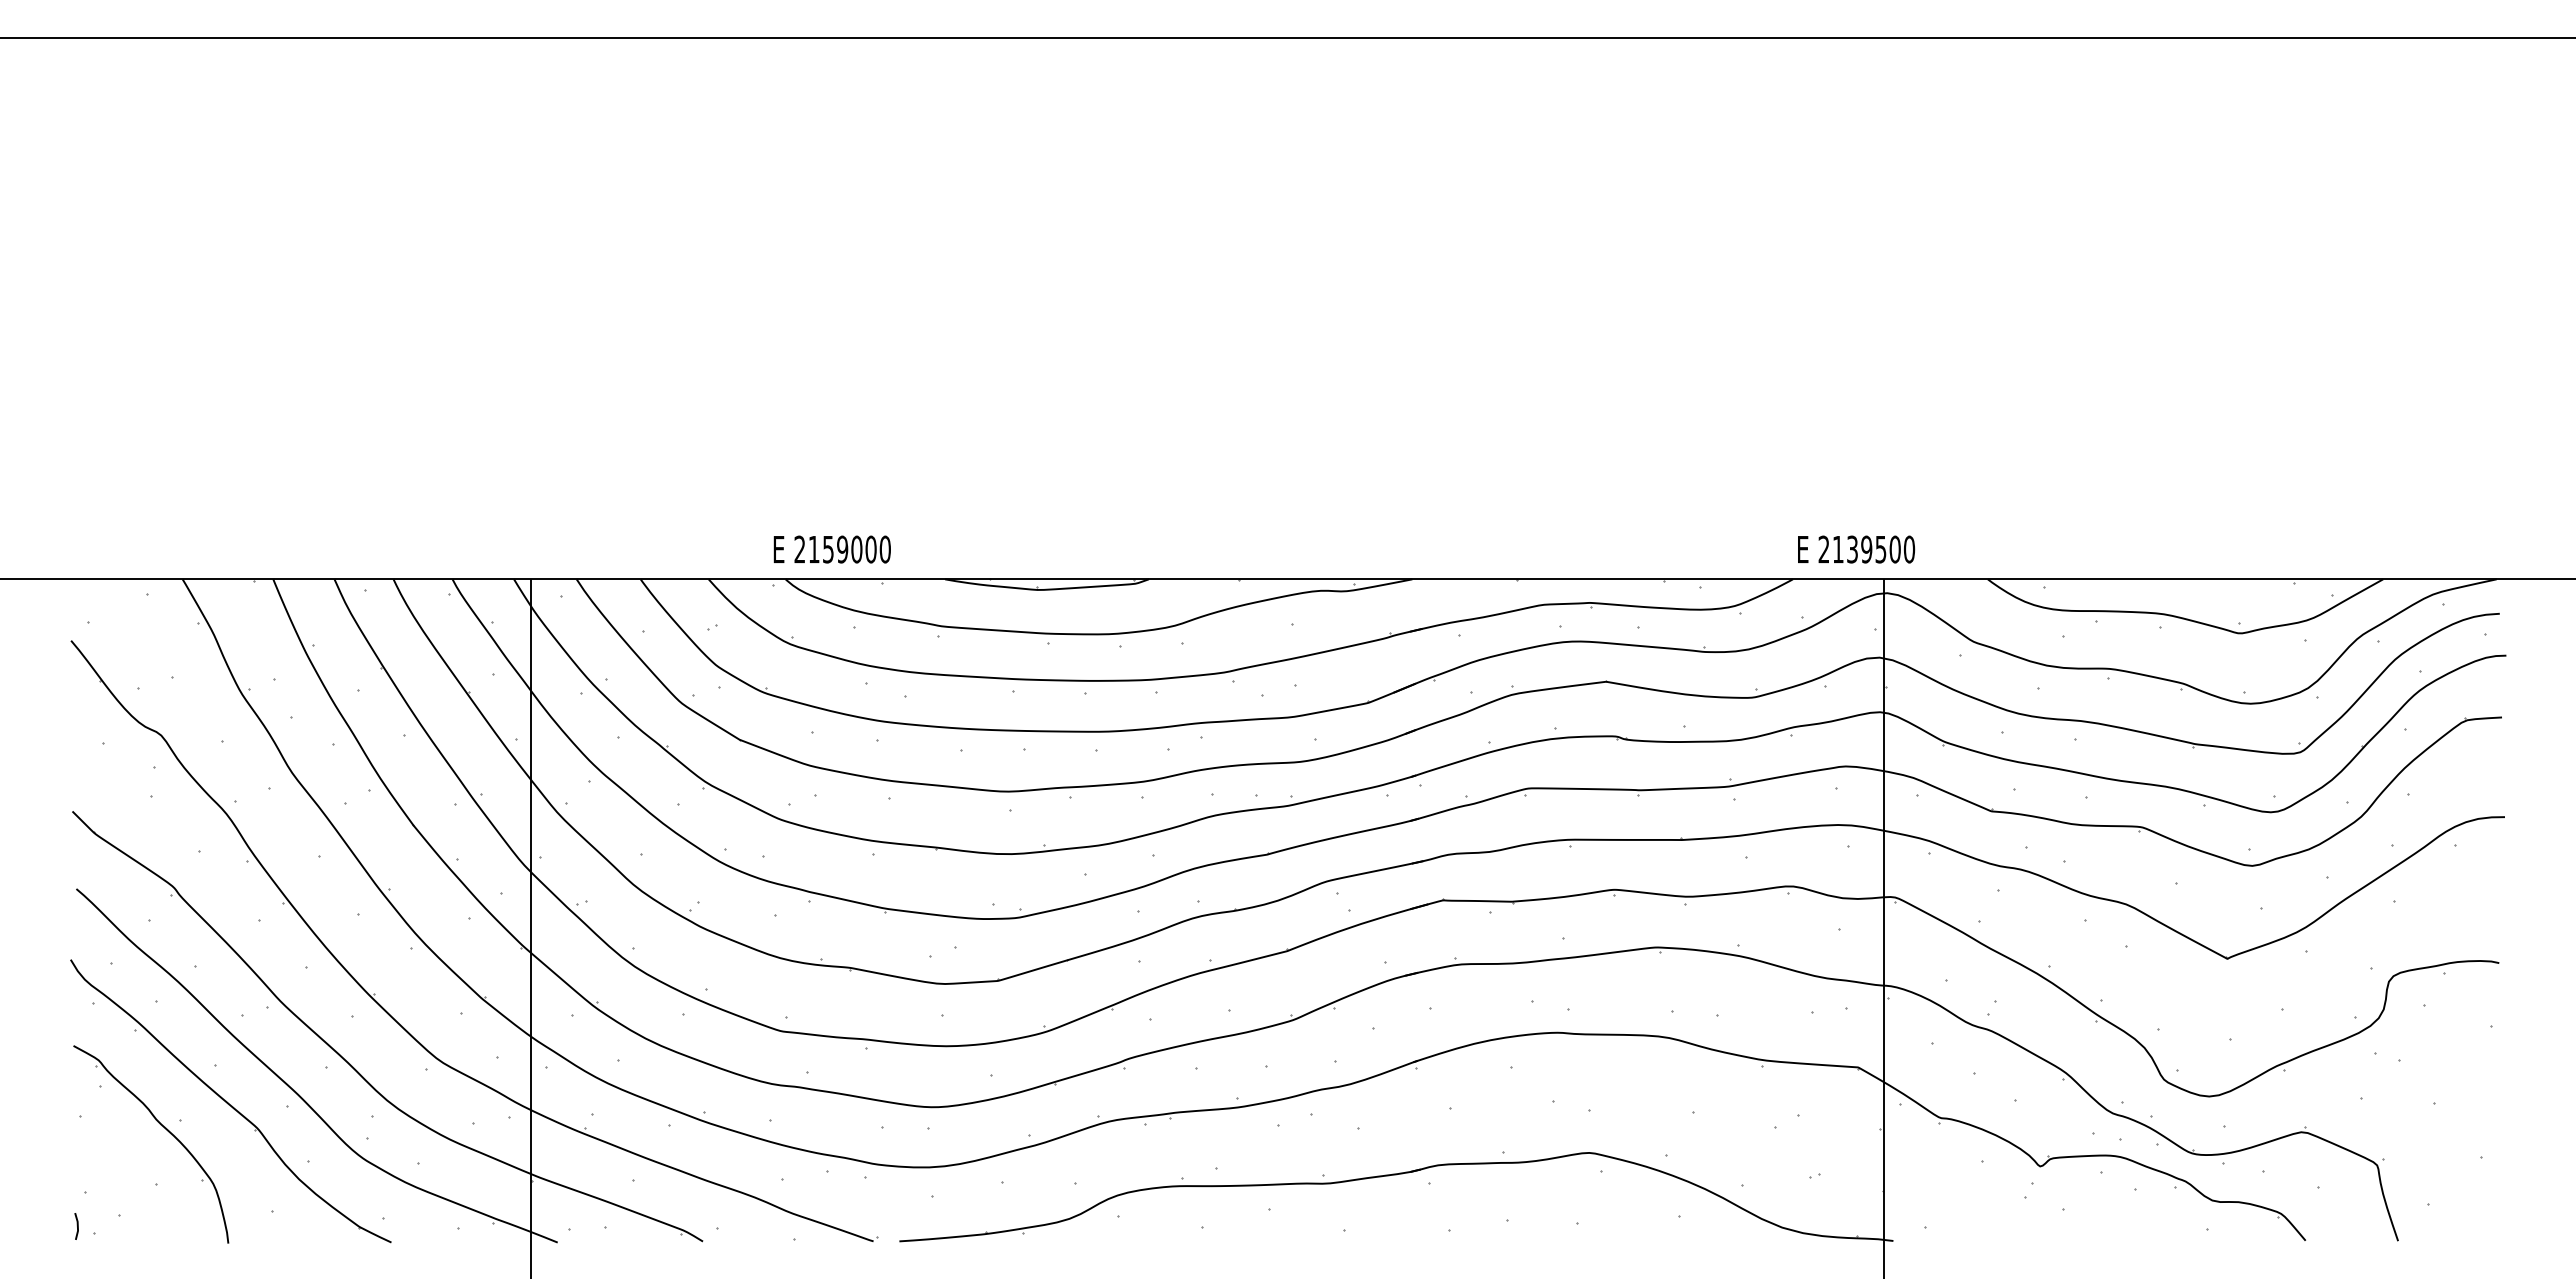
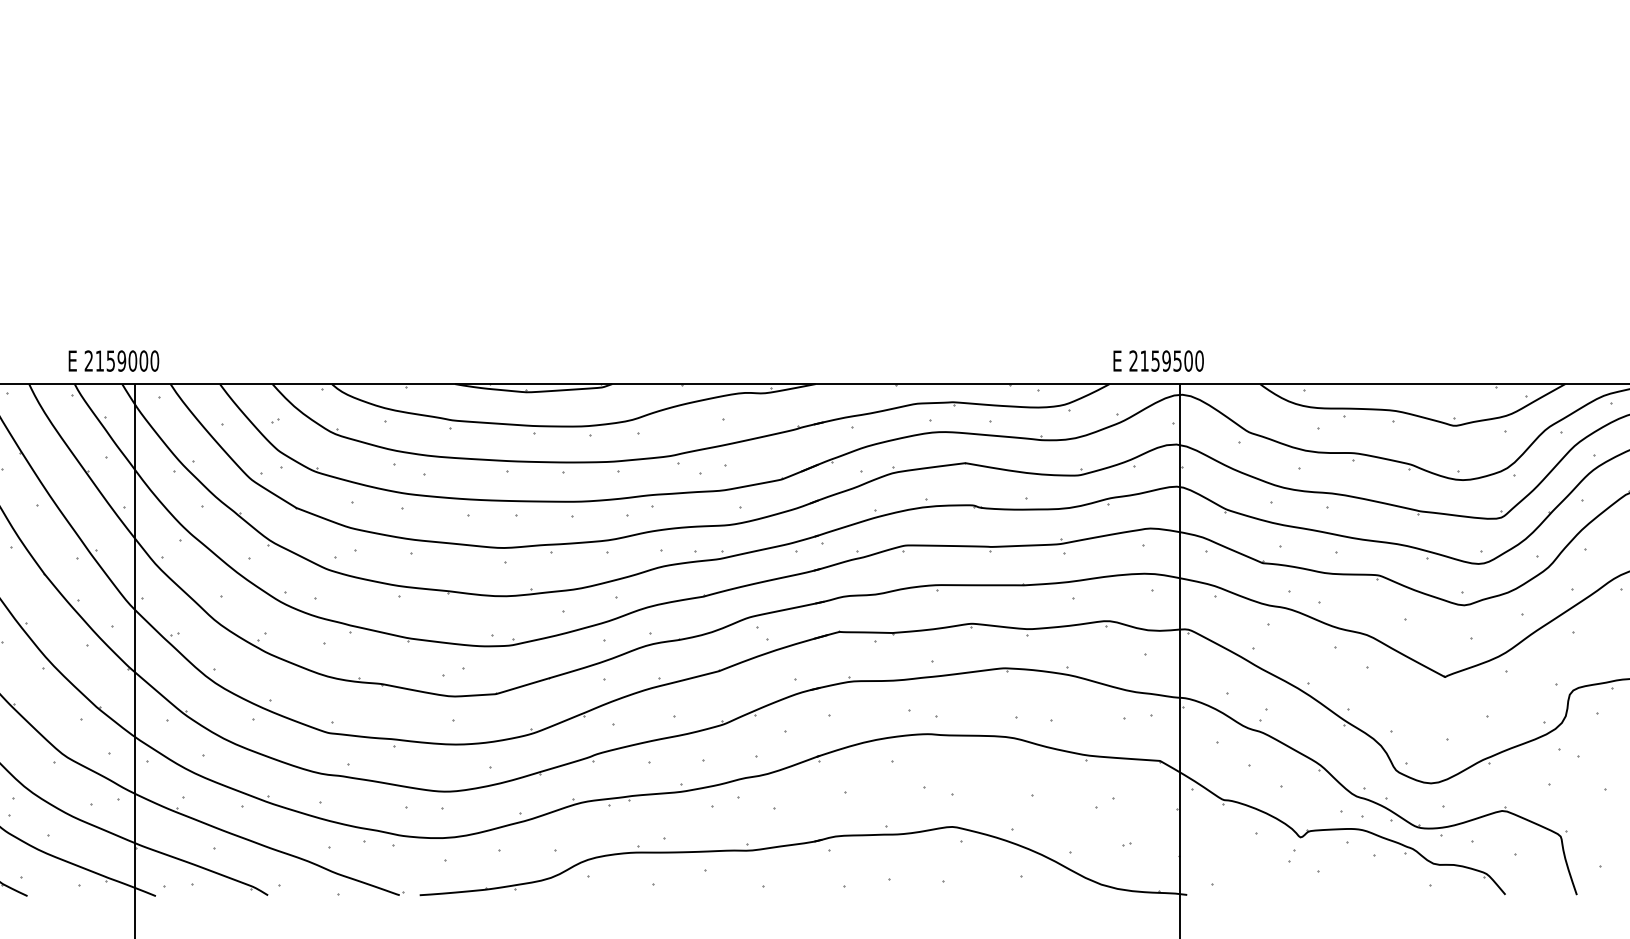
text: (1852, 548) -> (1155, 360), 2139500 -> 2159500
text: (831, 549) -> (113, 361), moved

